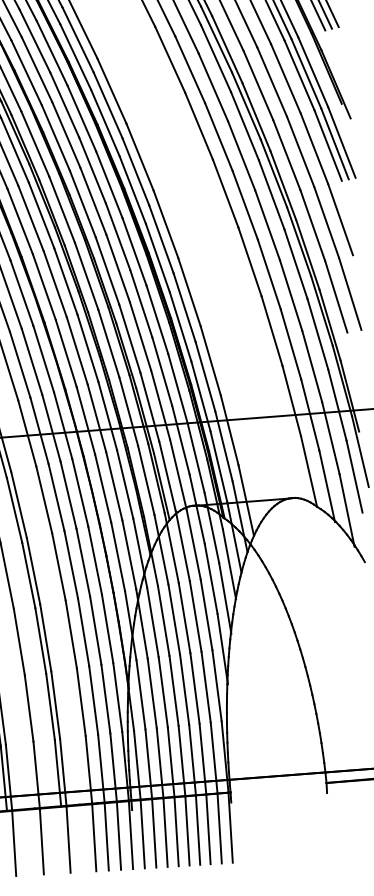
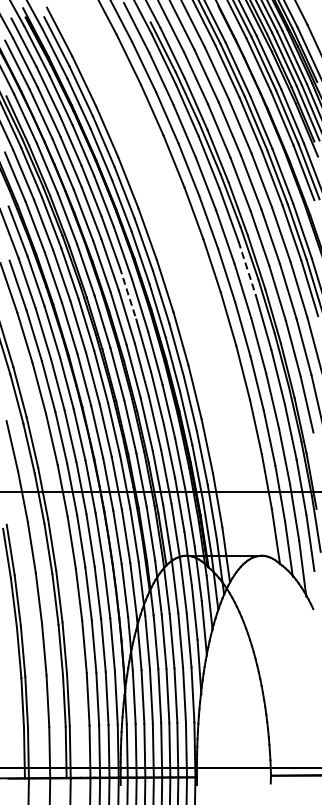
line: (245, 127) -> (247, 269), solid -> dashed
line: (93, 170) -> (128, 293), solid -> dashed

